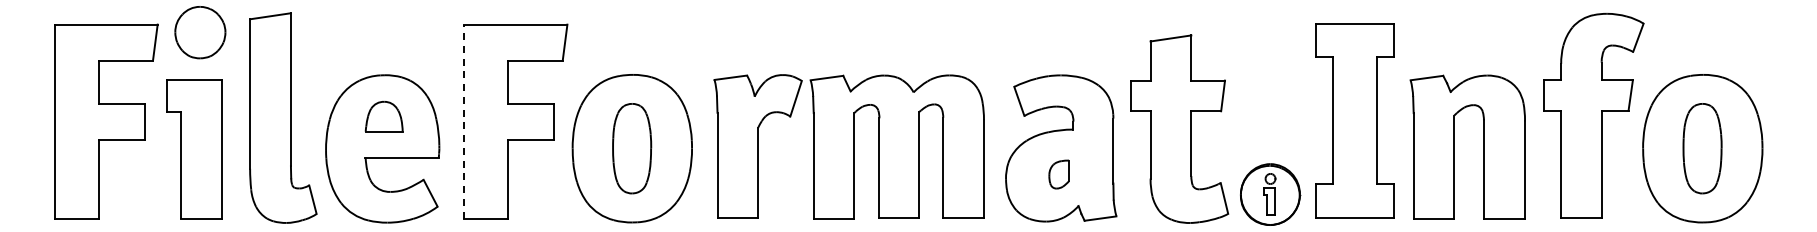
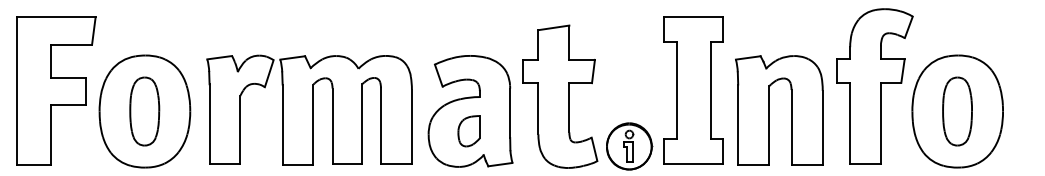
line: (464, 121) -> (17, 90), dashed -> solid
part: (1058, 174) -> (468, 131), size x1.43

